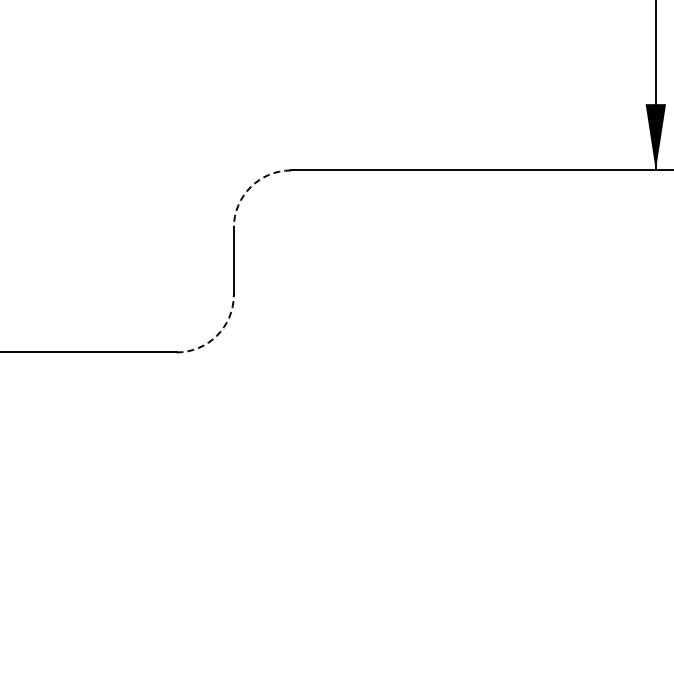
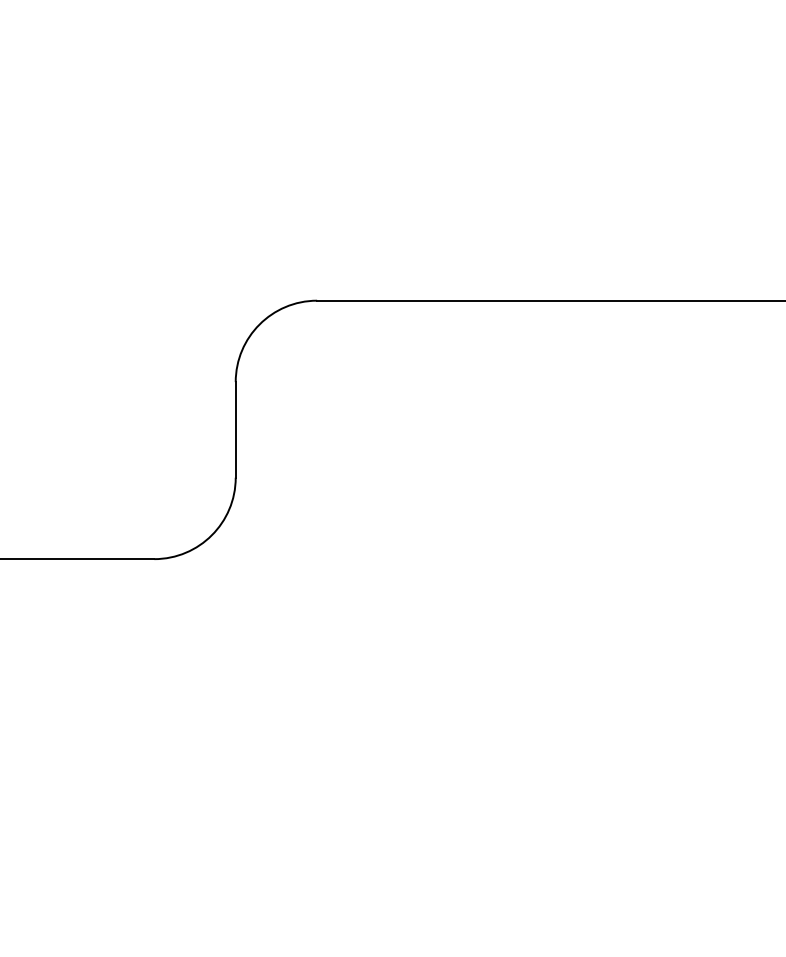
arc: (250, 187) -> (259, 324), dashed -> solid
arc: (217, 335) -> (212, 535), dashed -> solid

